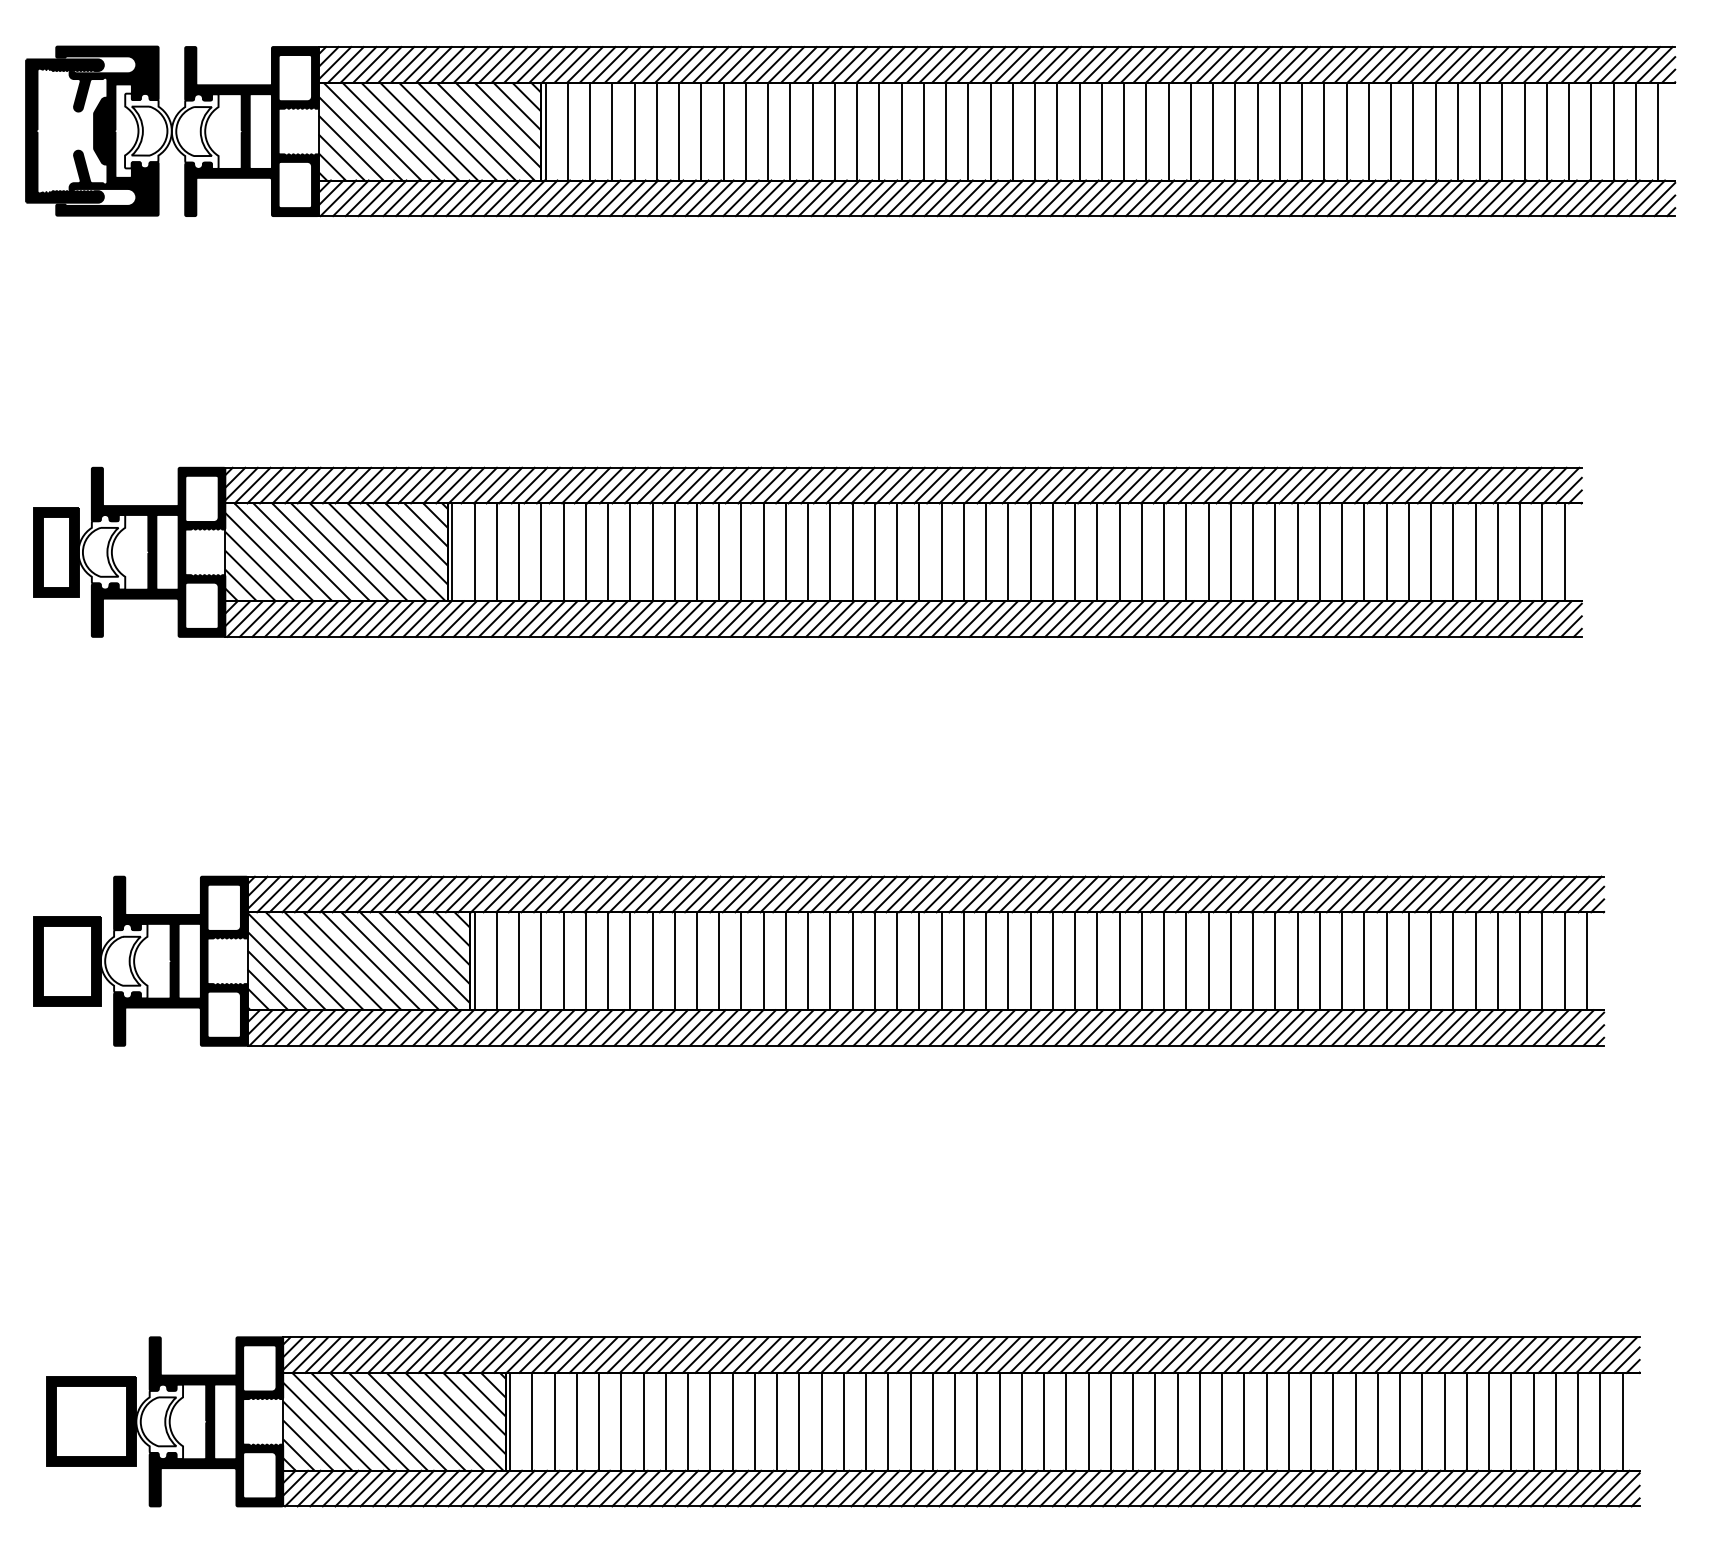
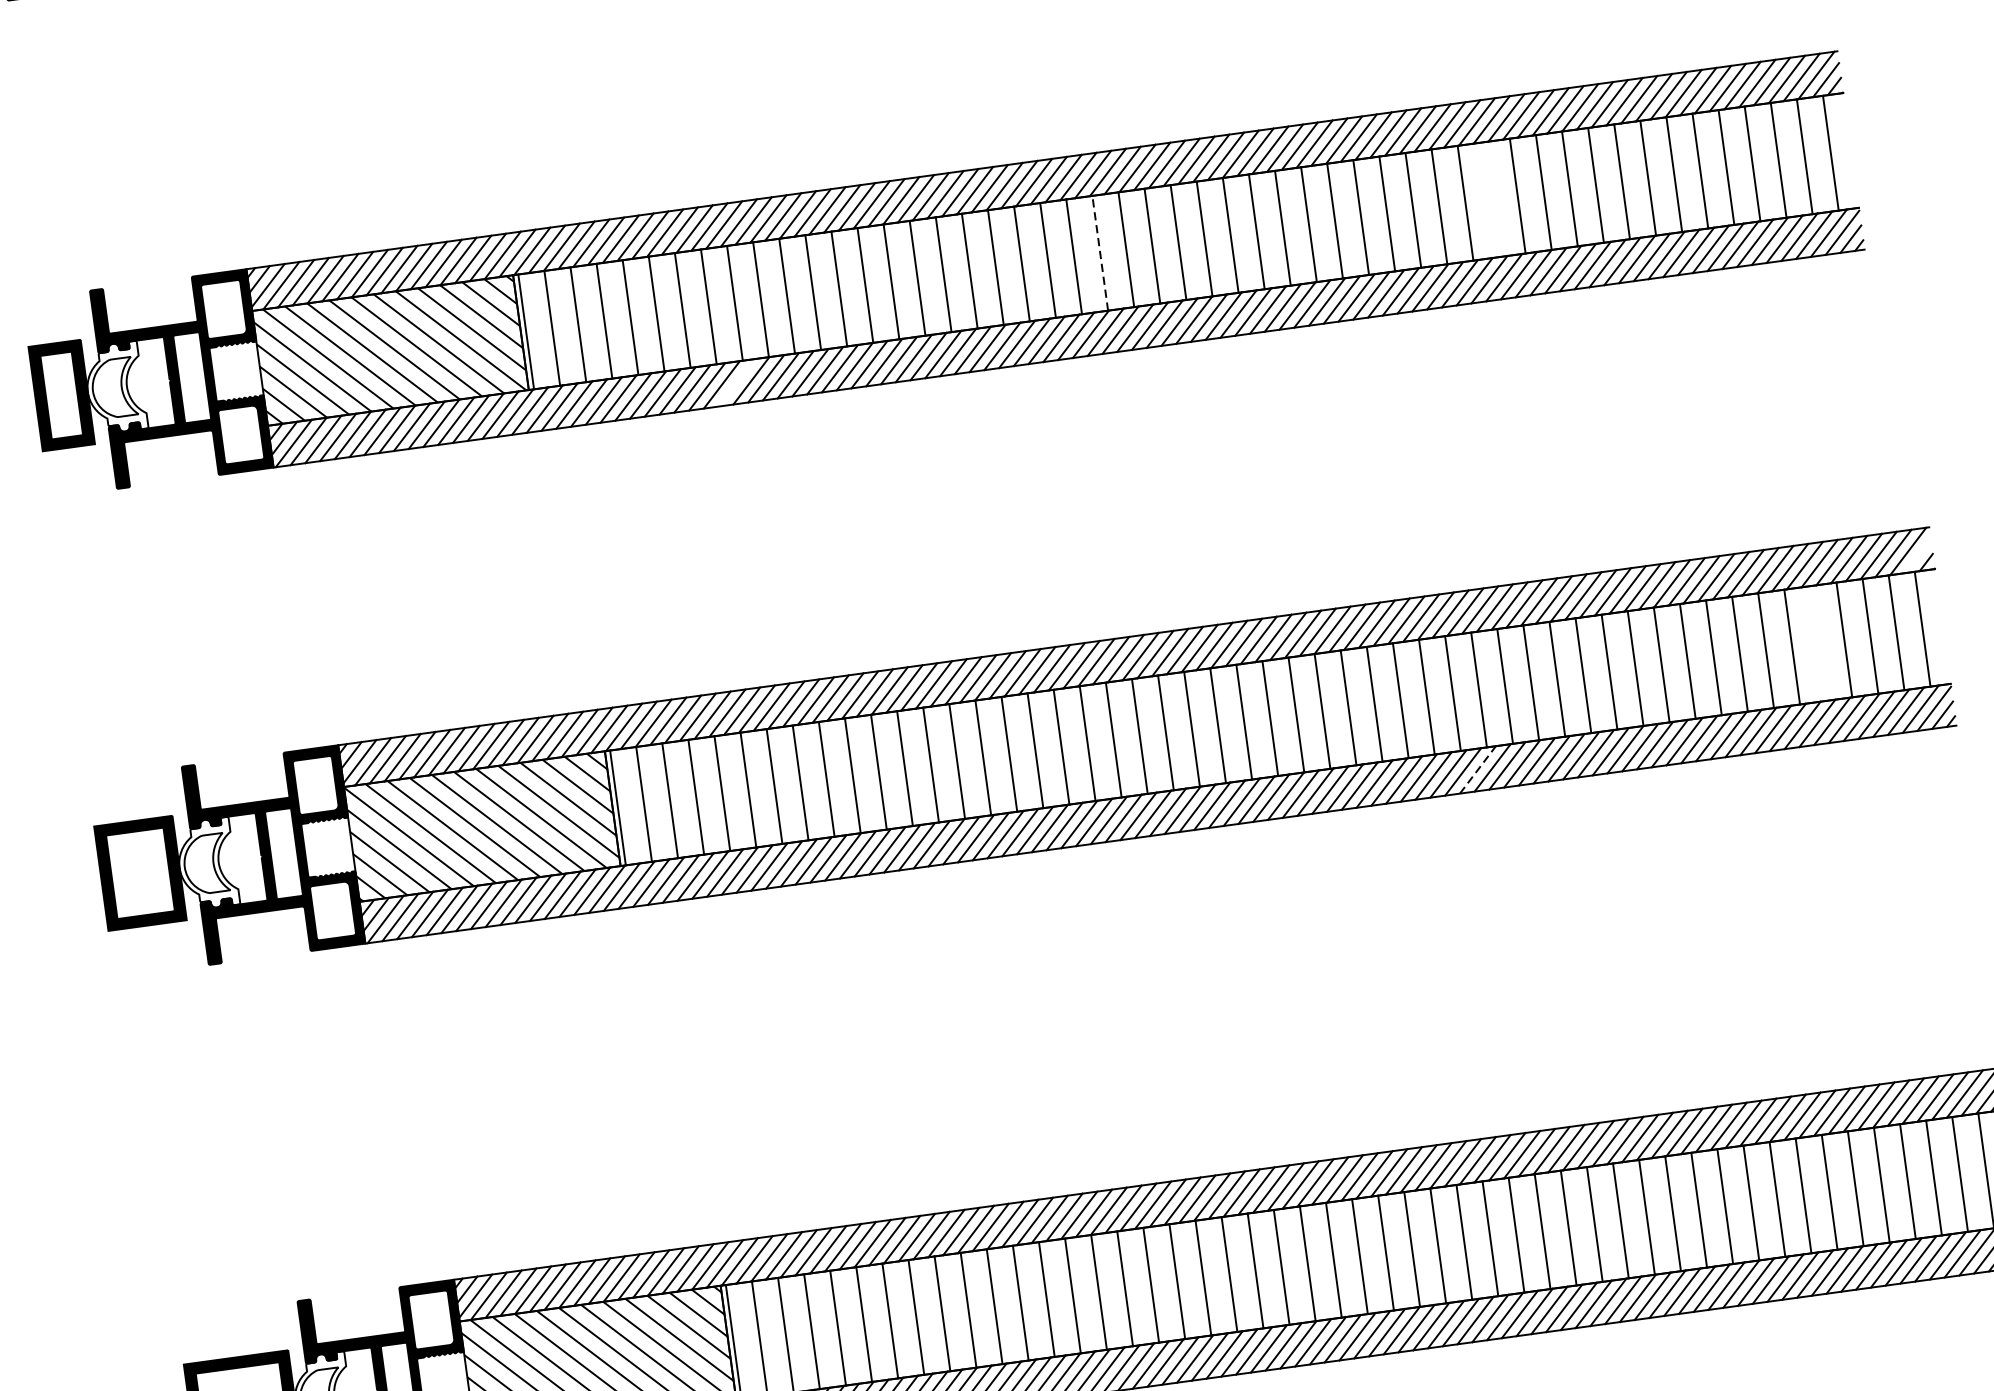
line: (941, 552) -> (1100, 253), solid -> dashed
line: (1275, 552) -> (1491, 199), removed
line: (622, 618) -> (736, 382), removed
line: (1591, 899) -> (1918, 556), removed
line: (1497, 961) -> (1817, 643), removed
line: (1198, 1027) -> (1477, 769), solid -> dashed

